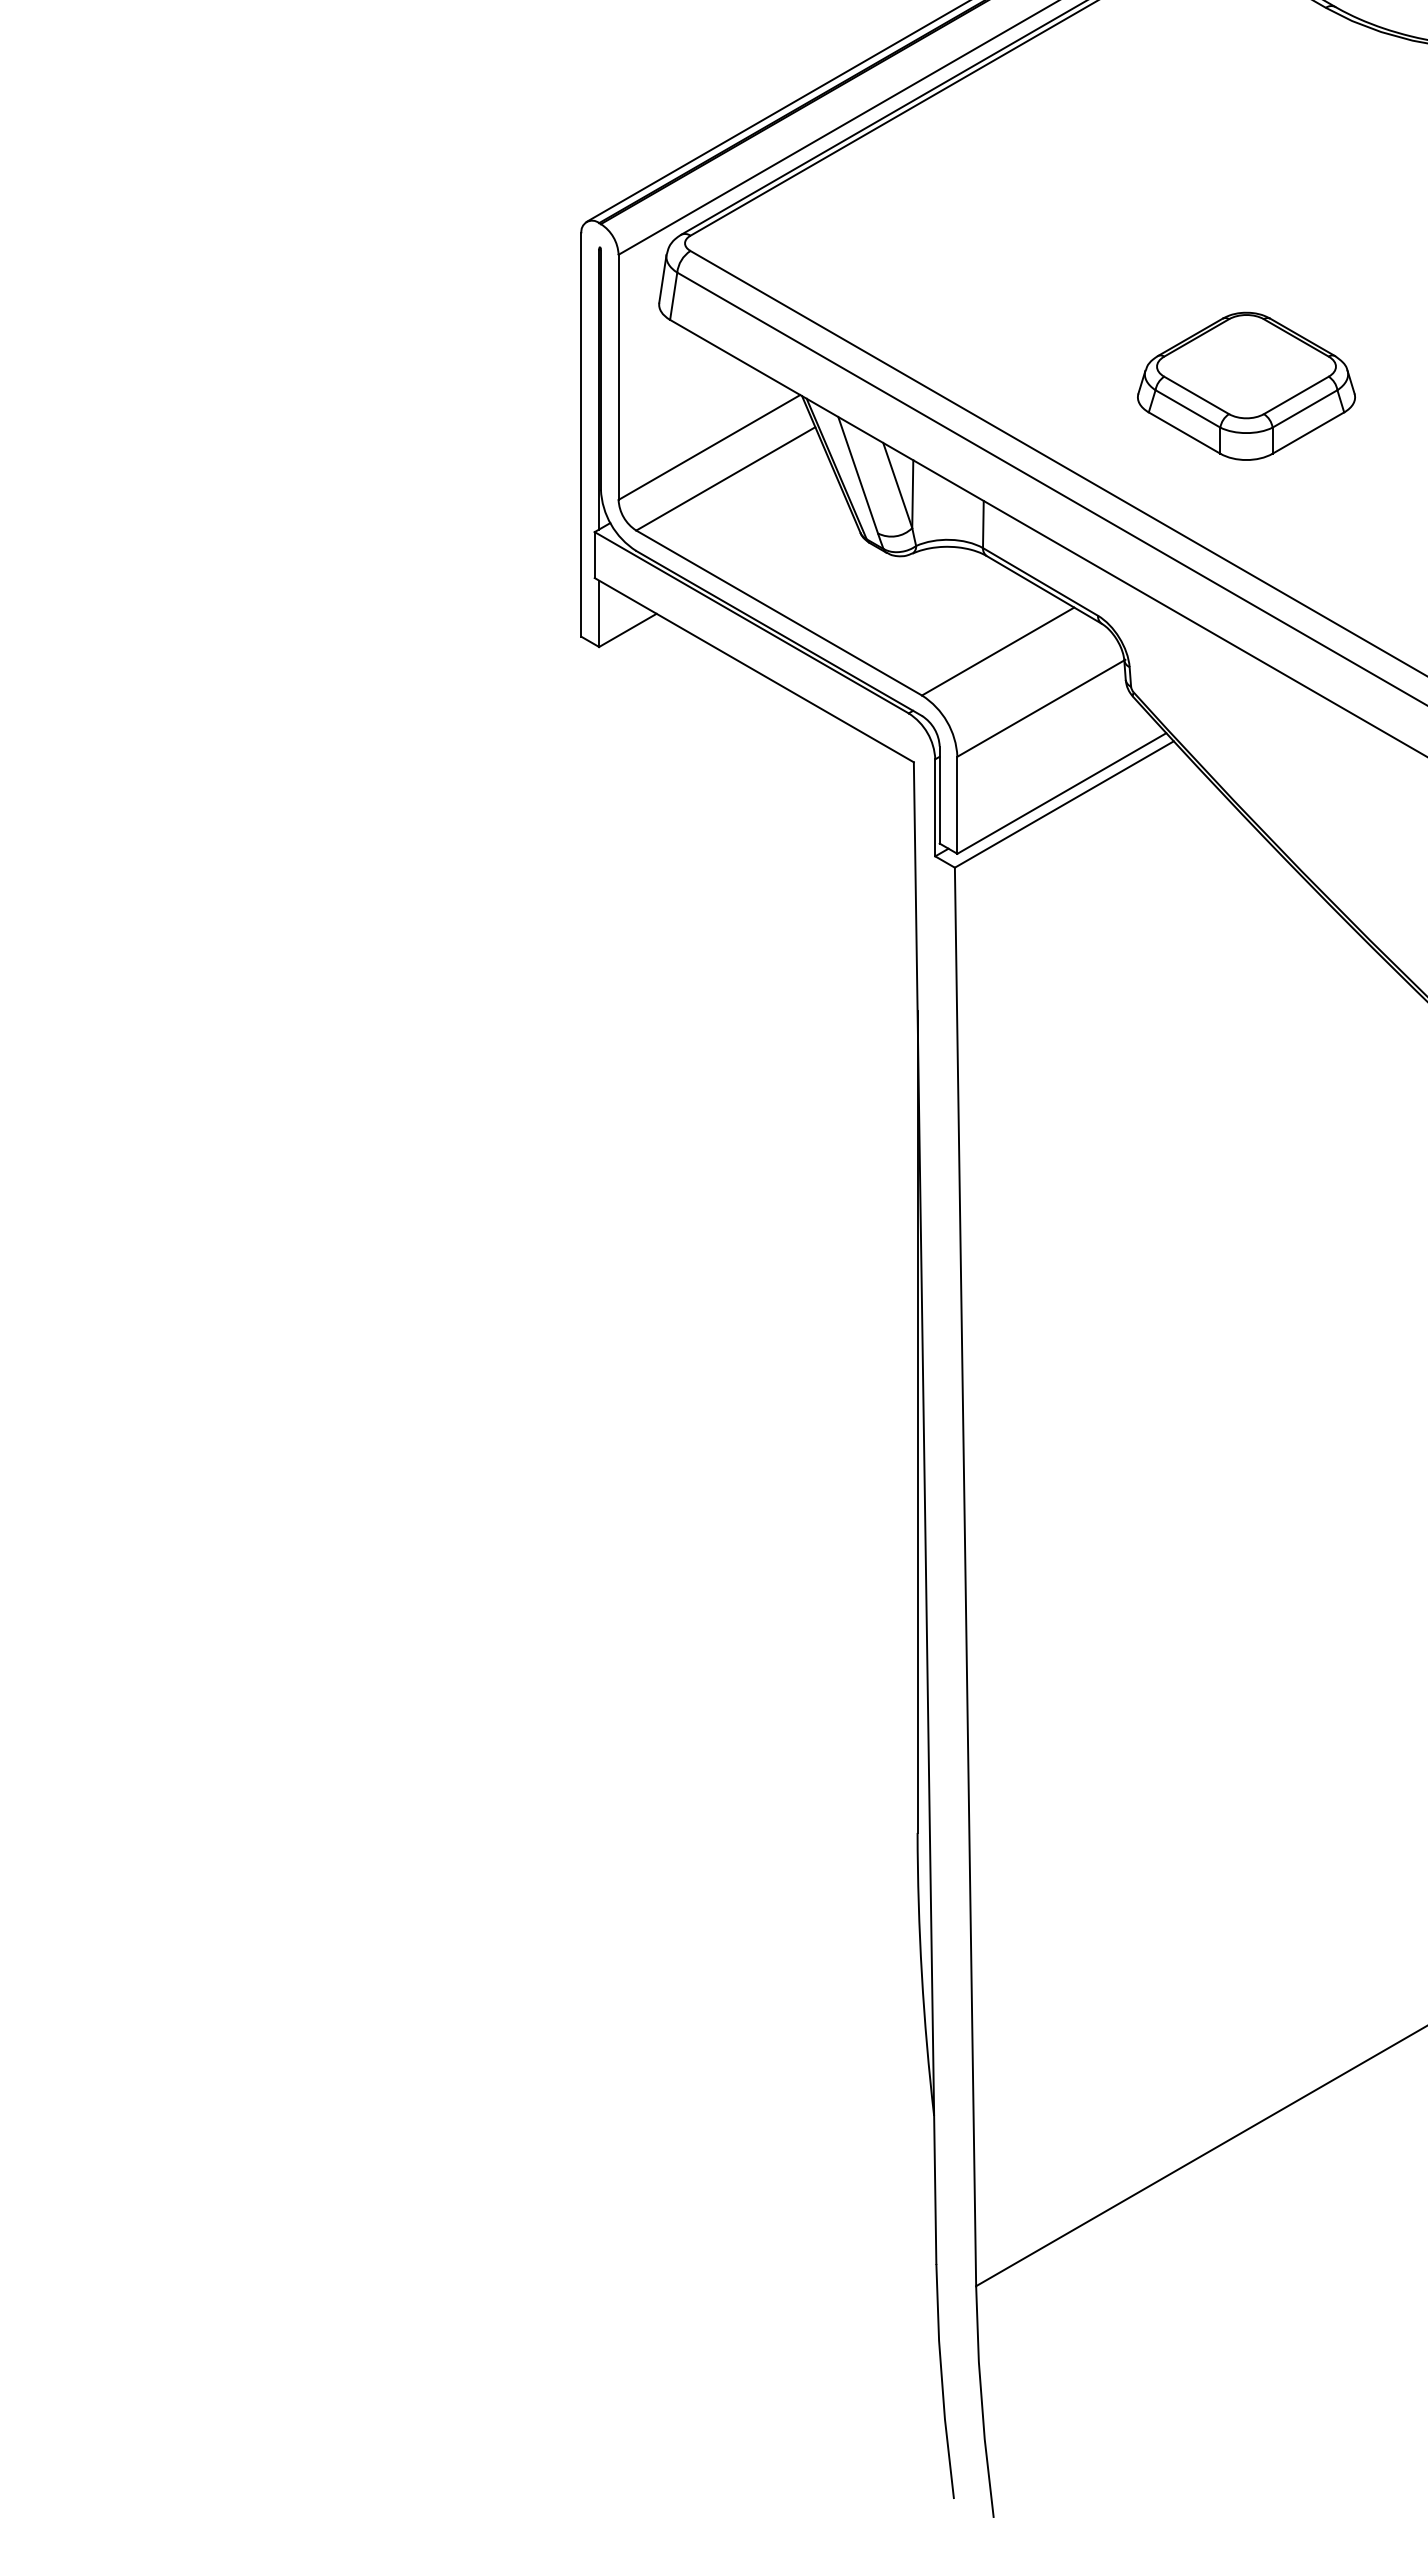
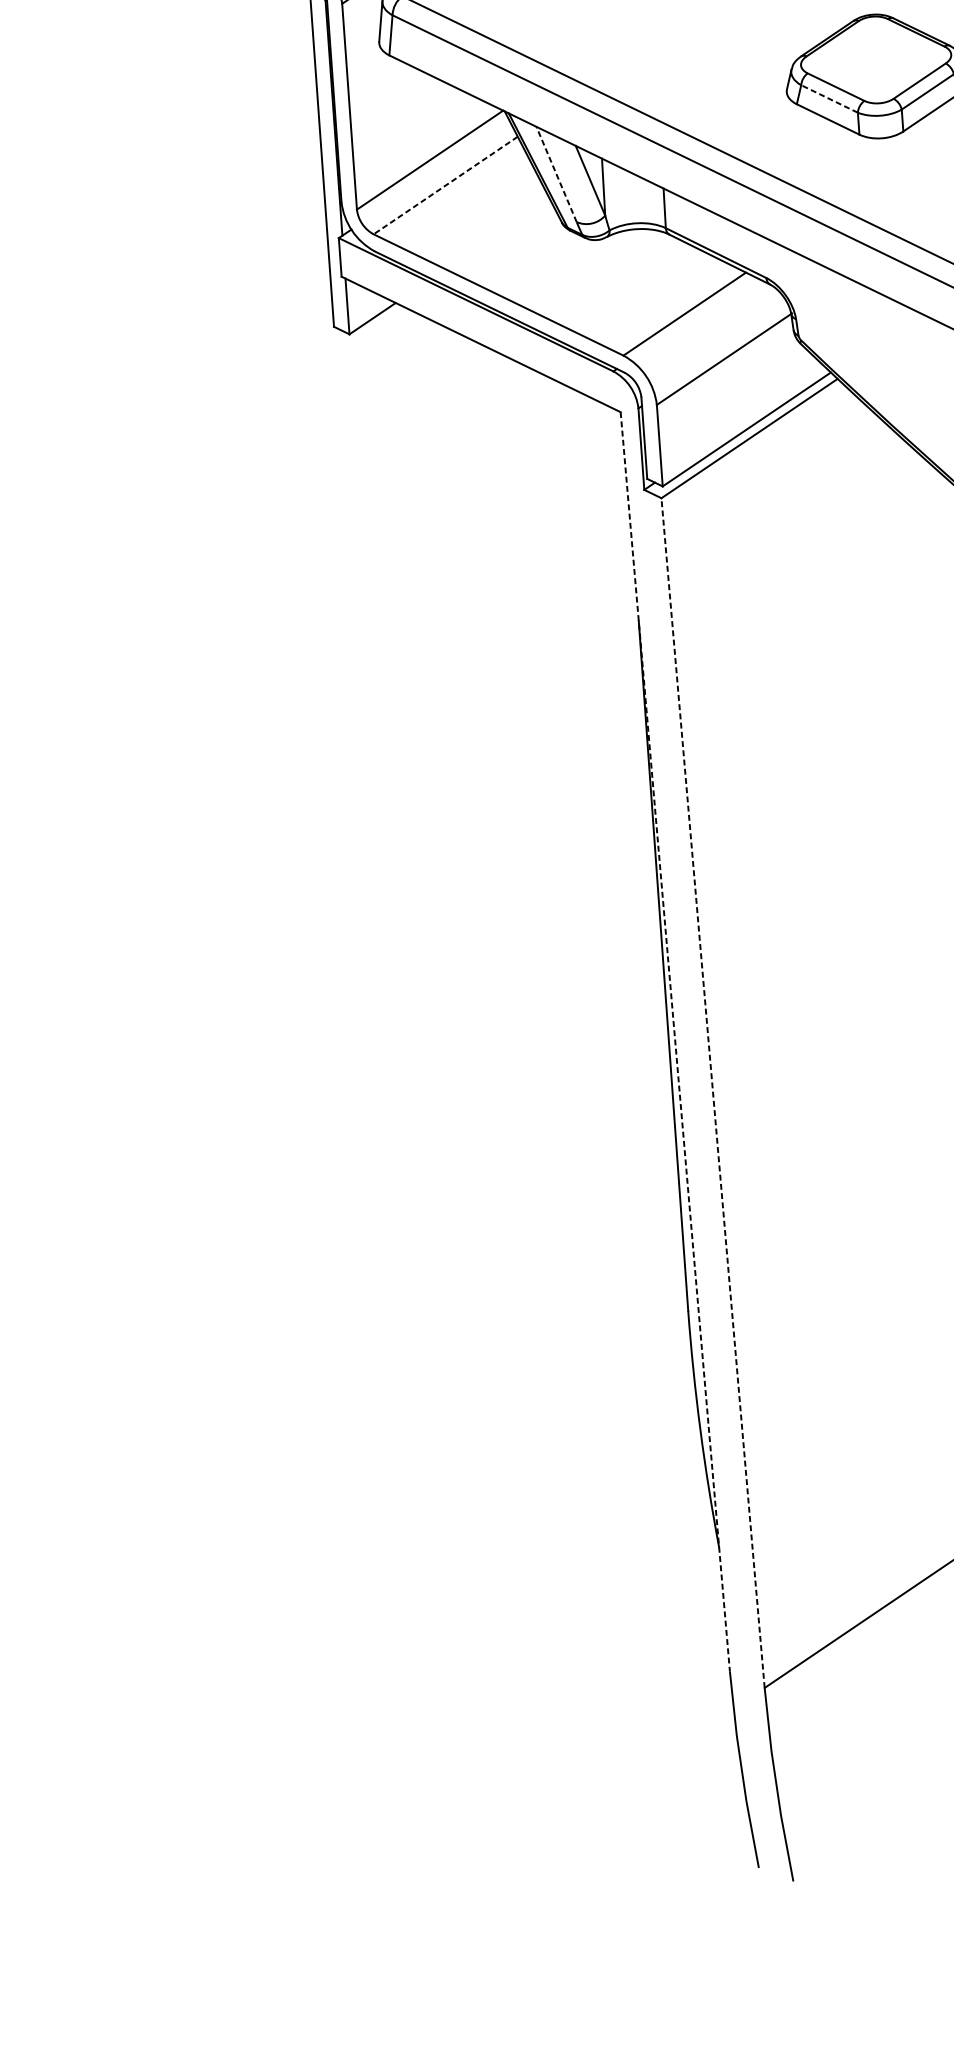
line: (1187, 408) -> (829, 98), solid -> dashed
line: (857, 474) -> (556, 173), solid -> dashed
line: (725, 479) -> (445, 186), solid -> dashed
line: (925, 1513) -> (675, 1042), solid -> dashed
line: (965, 1576) -> (713, 1092), solid -> dashed

